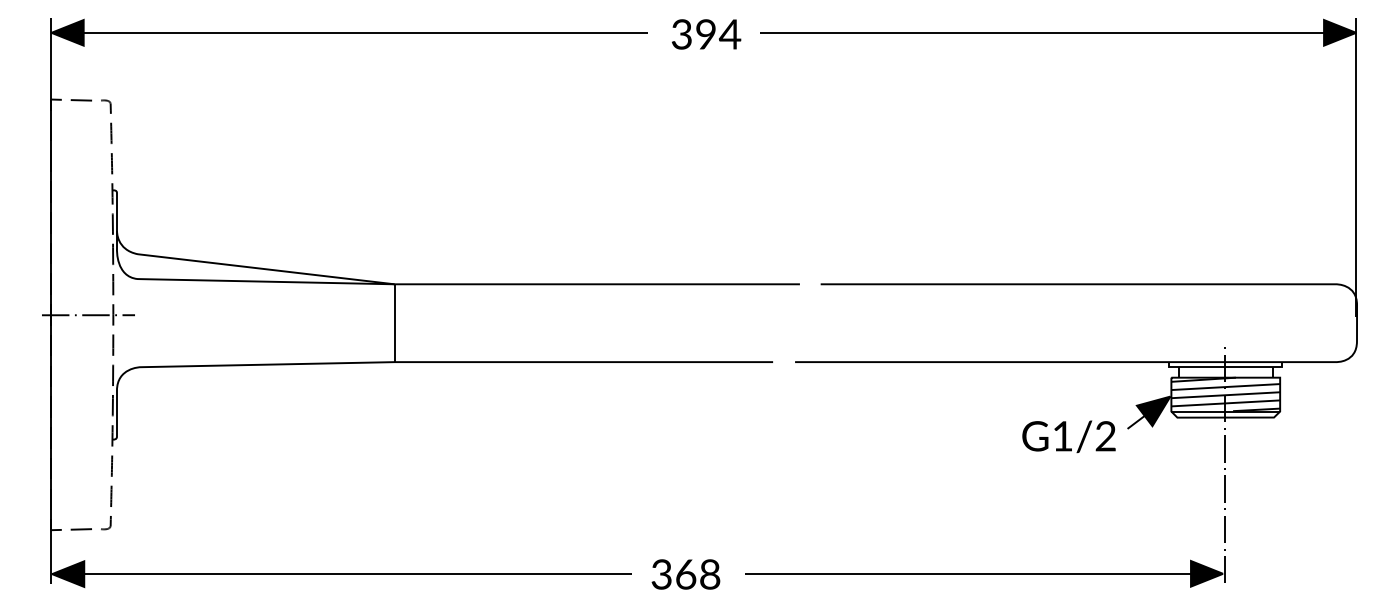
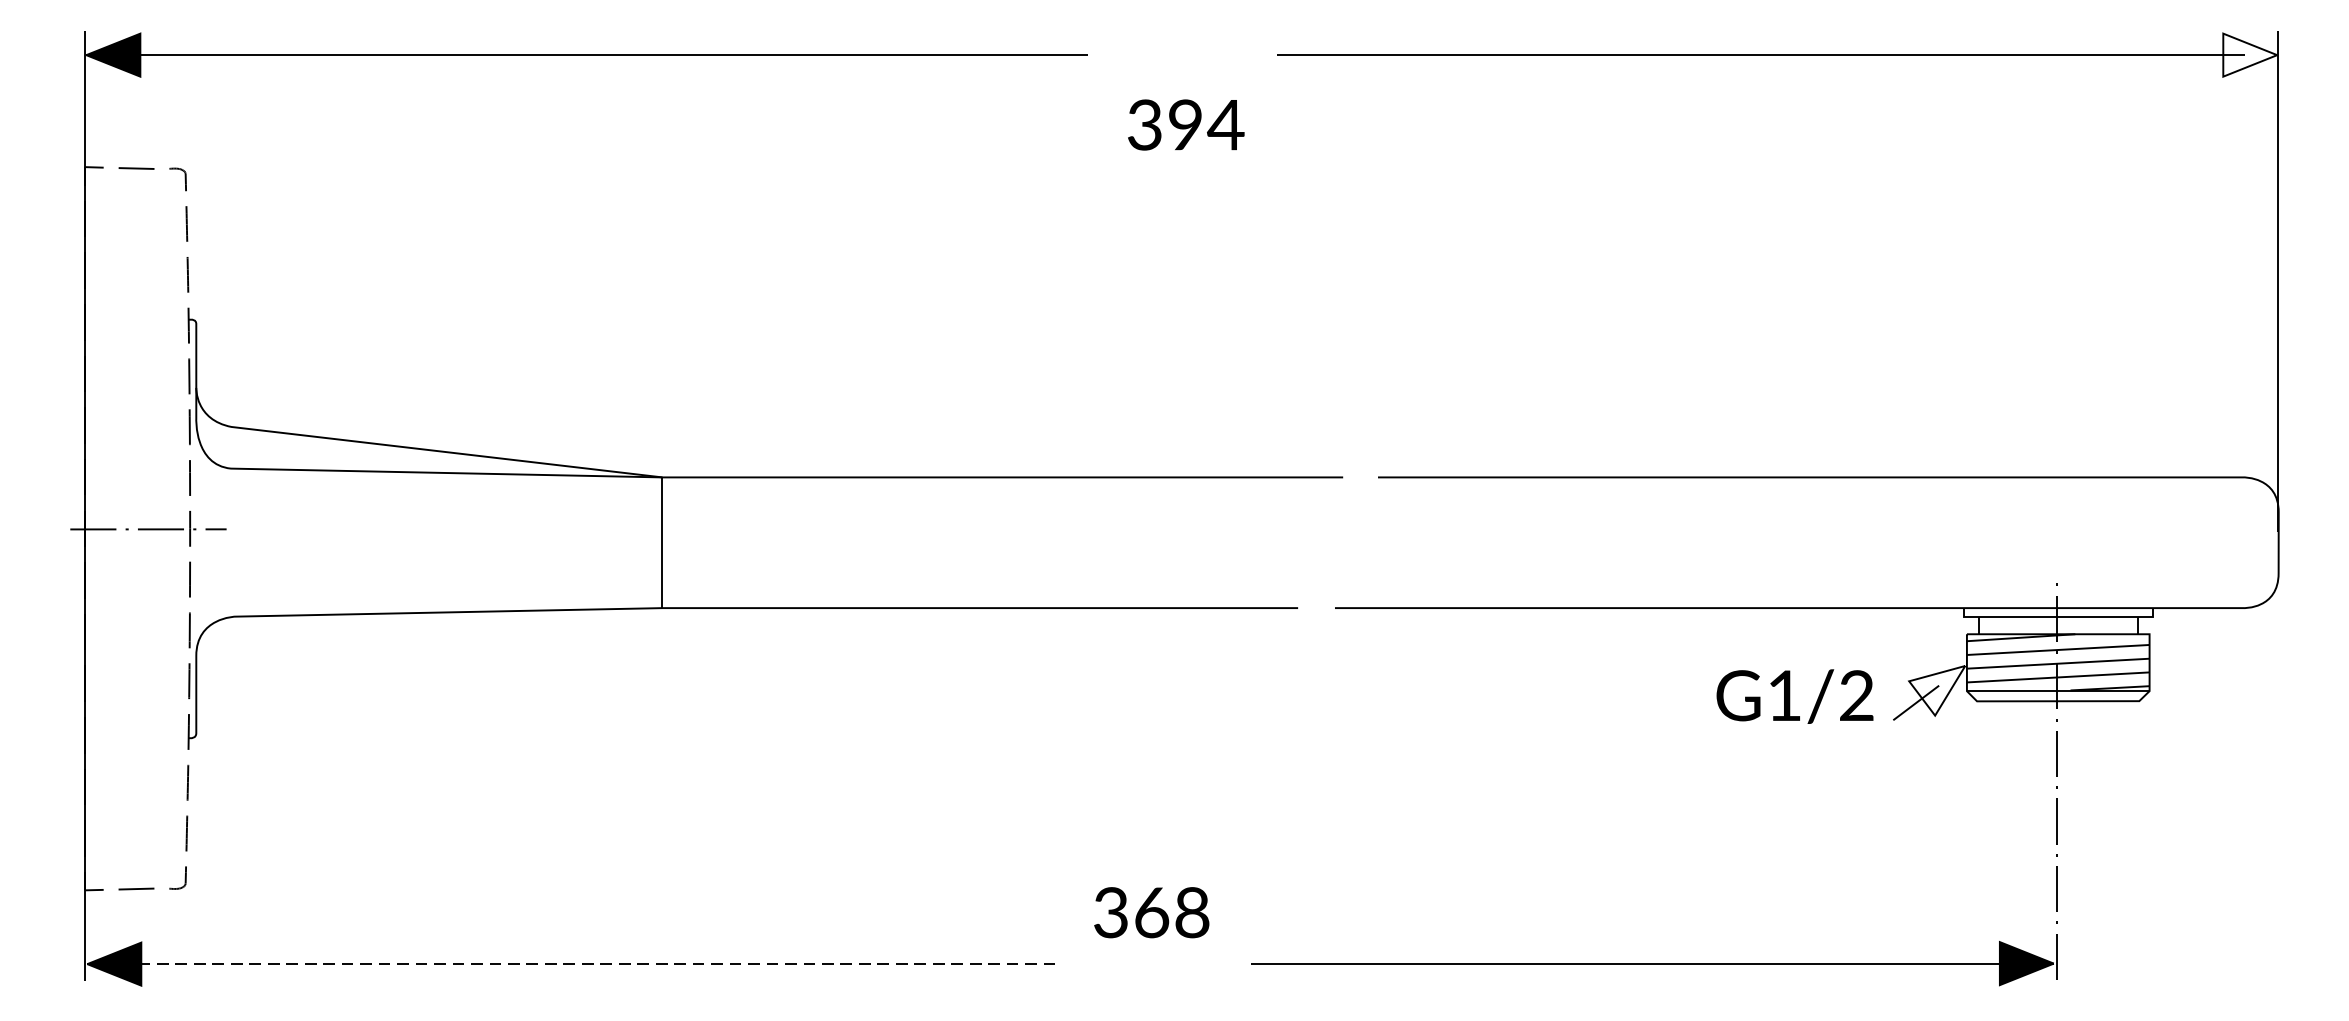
fill: (1340, 32) -> (2250, 54), removed
text: (706, 34) -> (1186, 125), moved
fill: (1153, 411) -> (1936, 691), removed
text: (1068, 436) -> (1794, 696), moved
line: (352, 574) -> (591, 964), solid -> dashed
text: (685, 574) -> (1150, 912), moved

